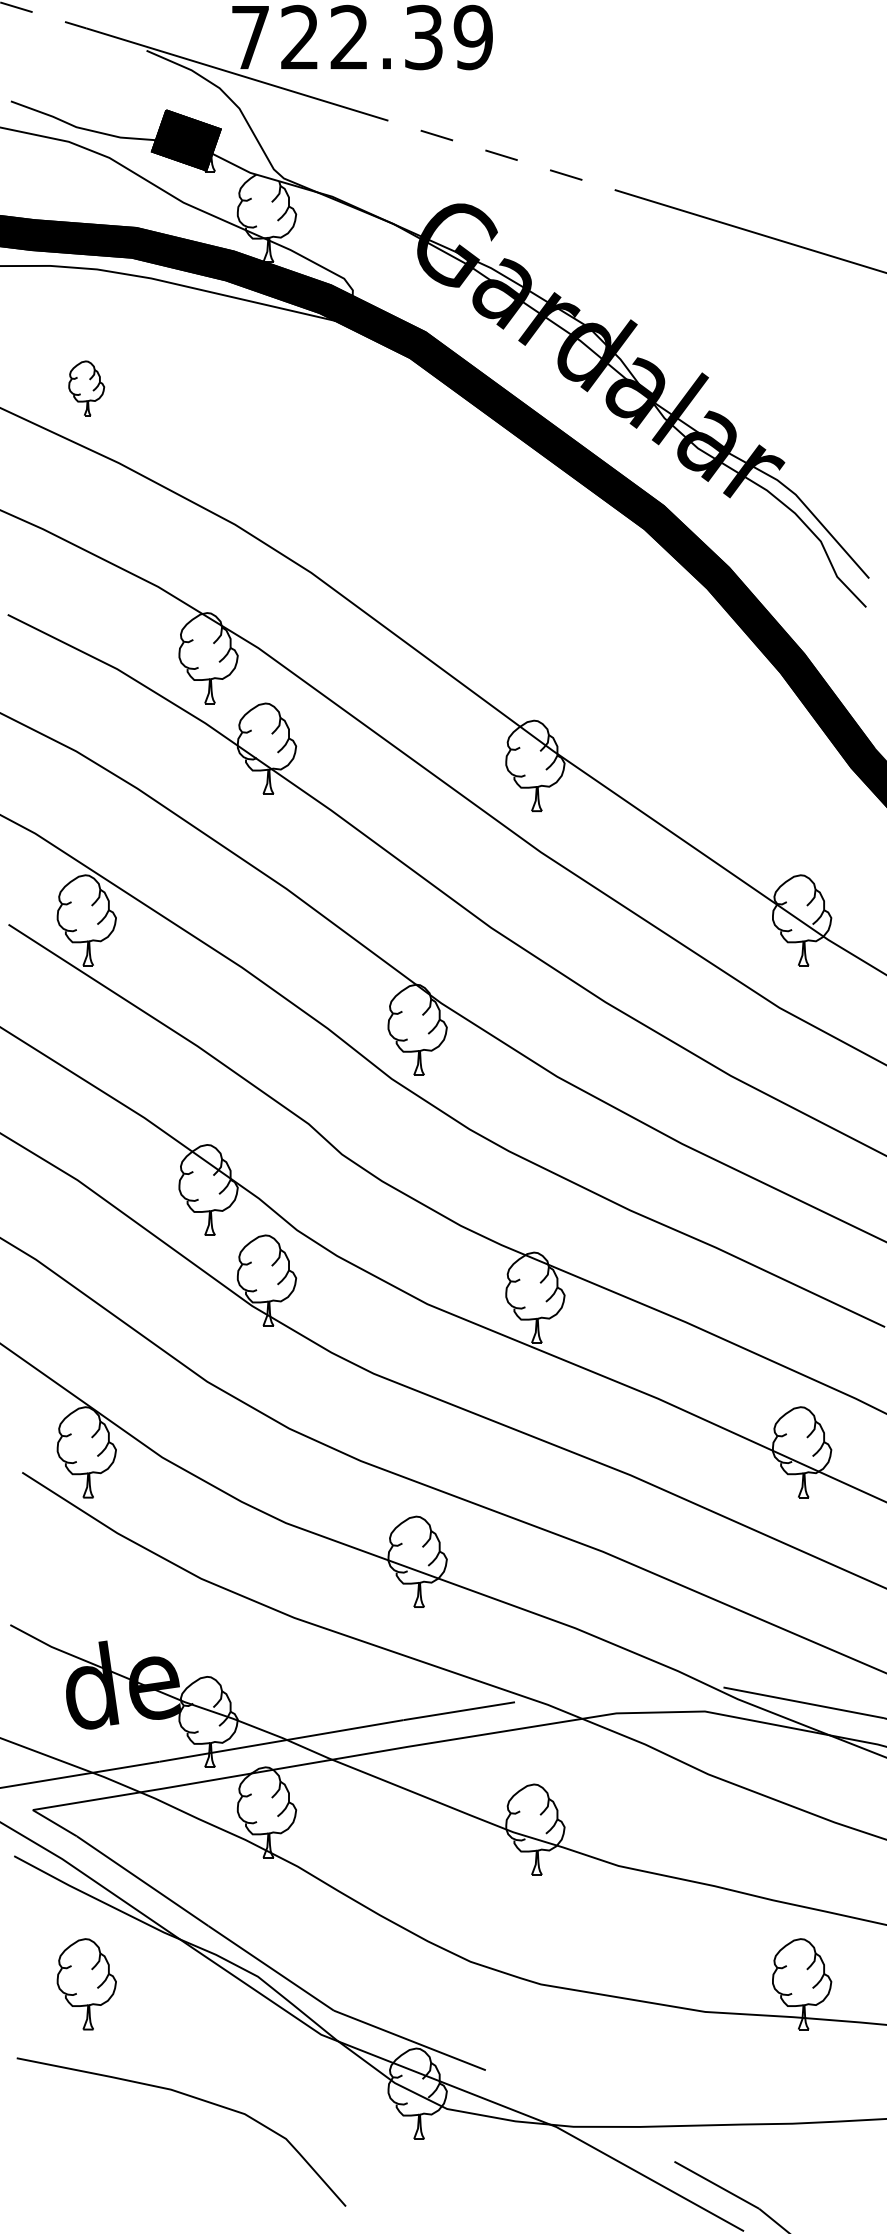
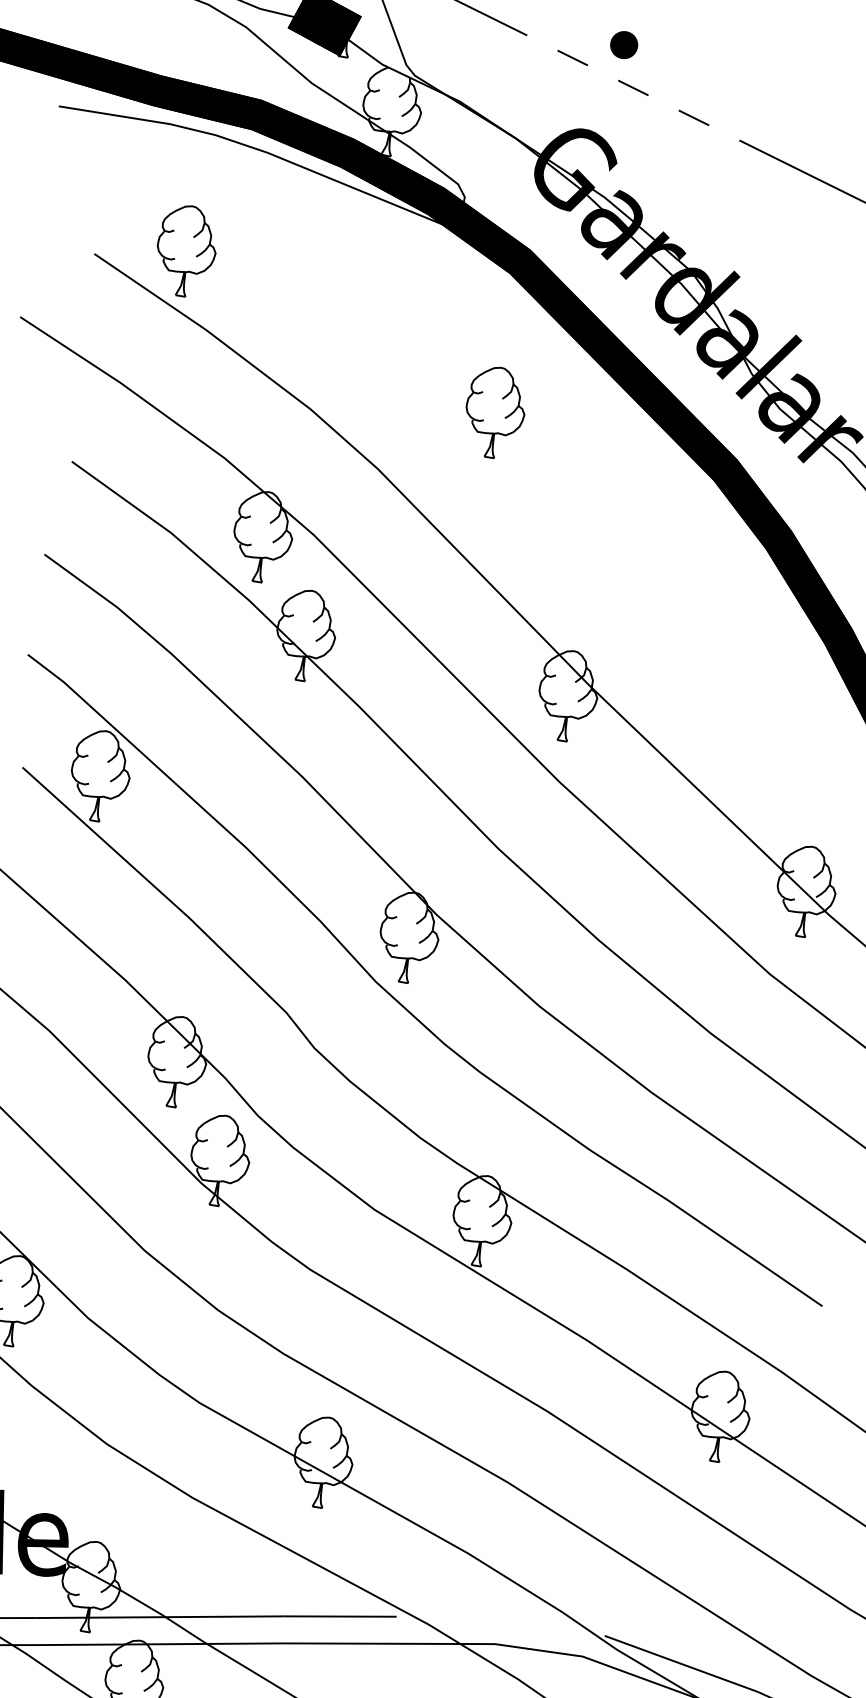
part: (485, 114) -> (624, 45), added
part: (86, 388) -> (186, 250), size x1.67
part: (417, 497) -> (495, 412), added

